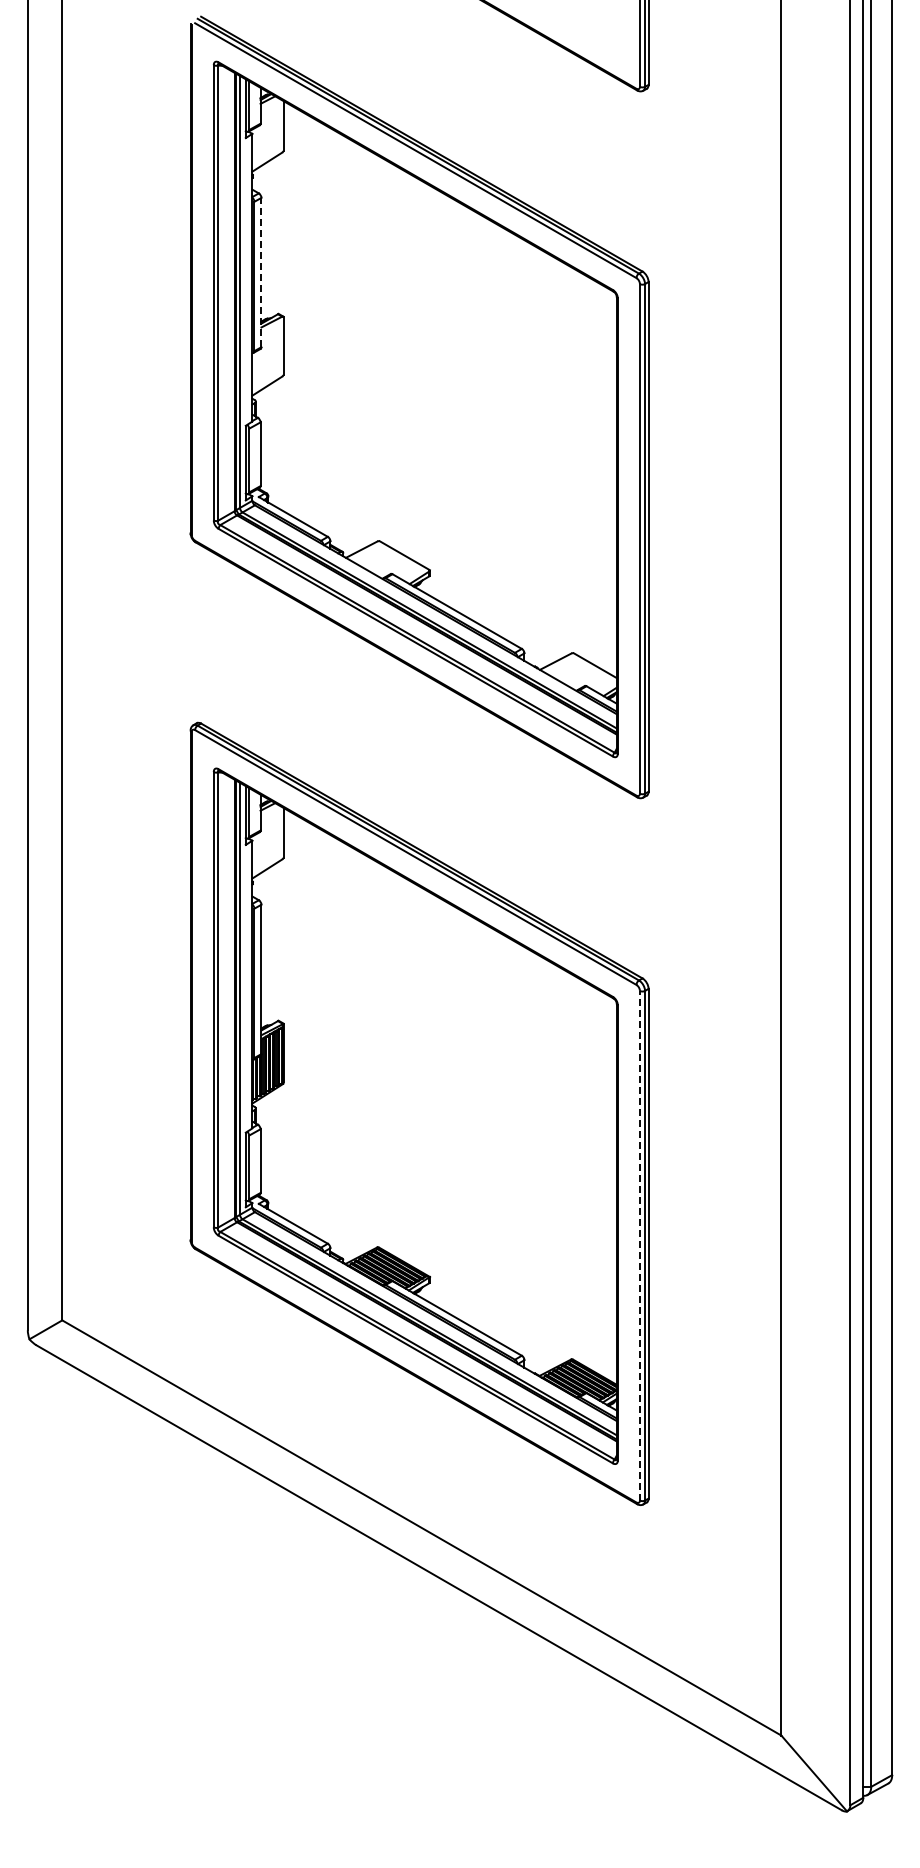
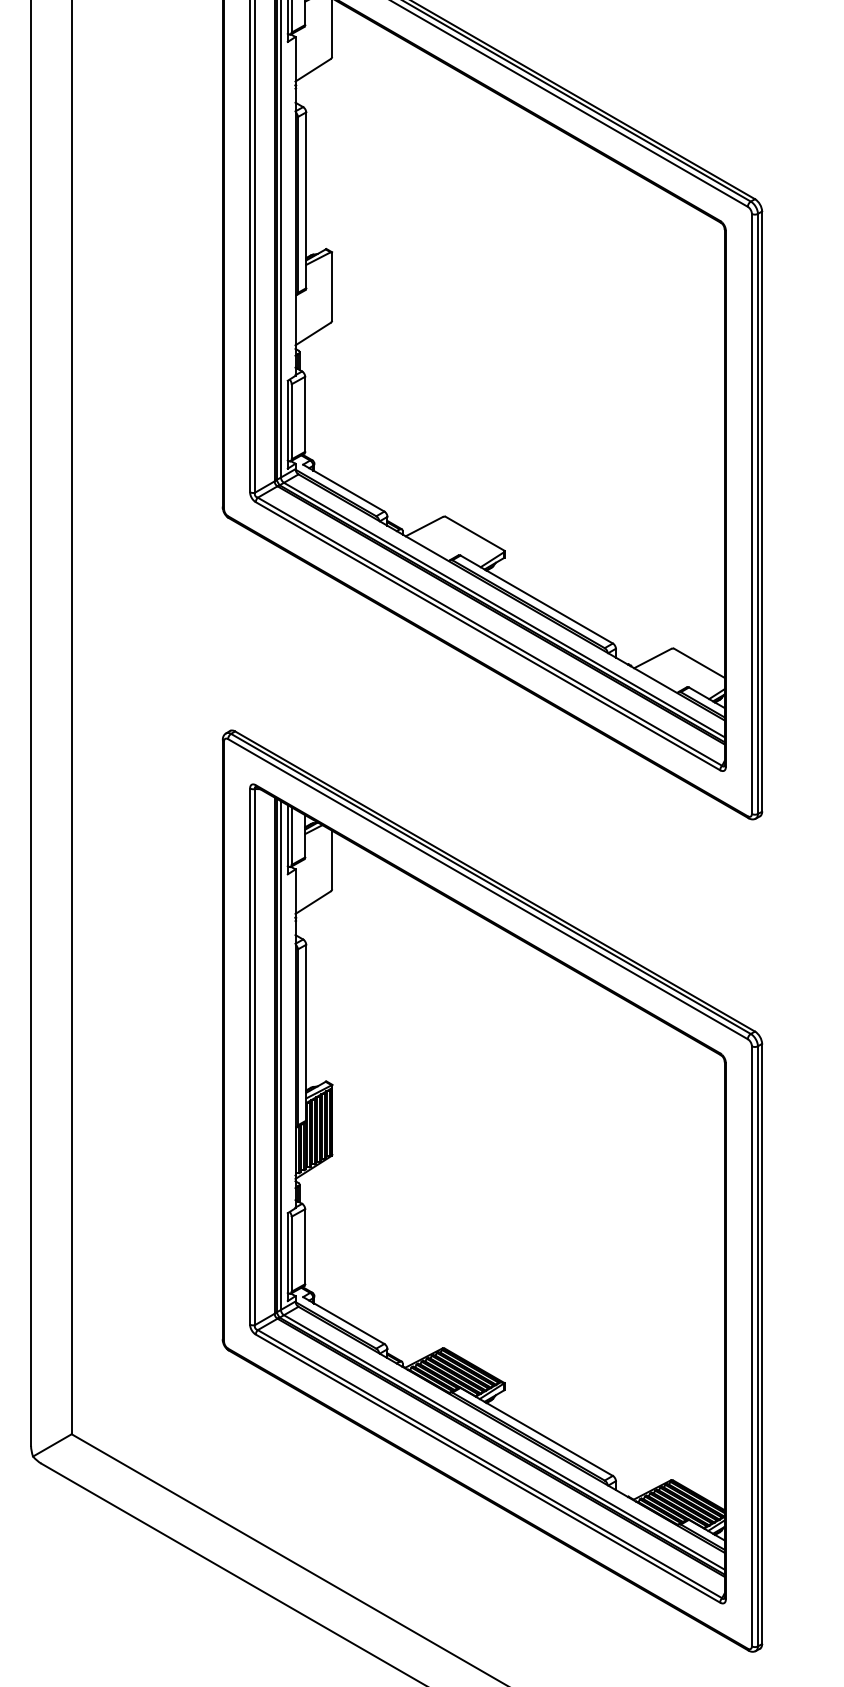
line: (261, 272) -> (306, 200), dashed -> solid
line: (639, 1245) -> (751, 1346), dashed -> solid

